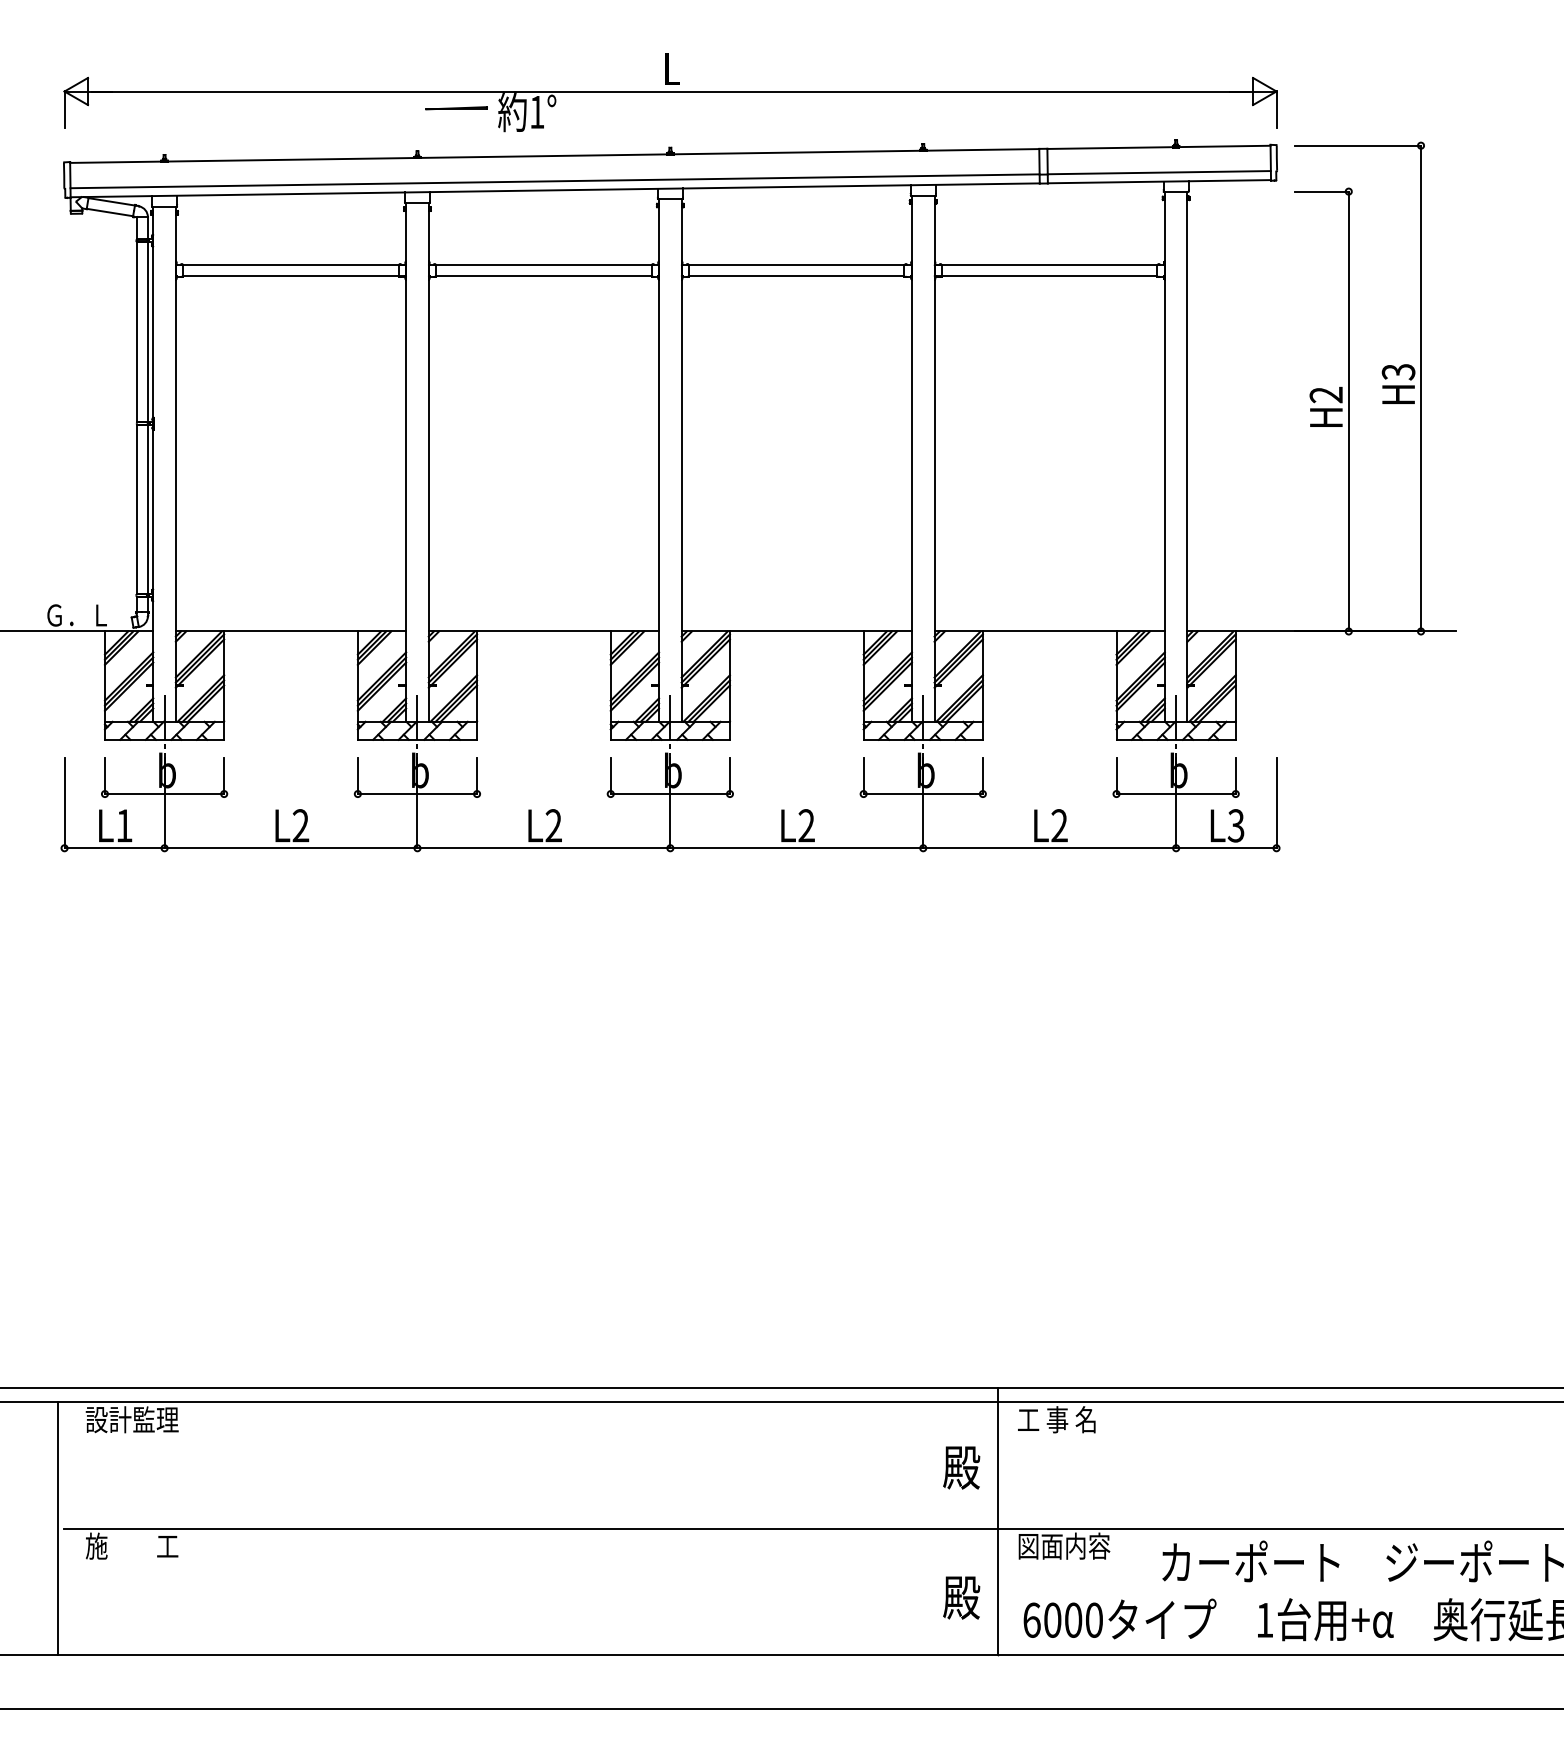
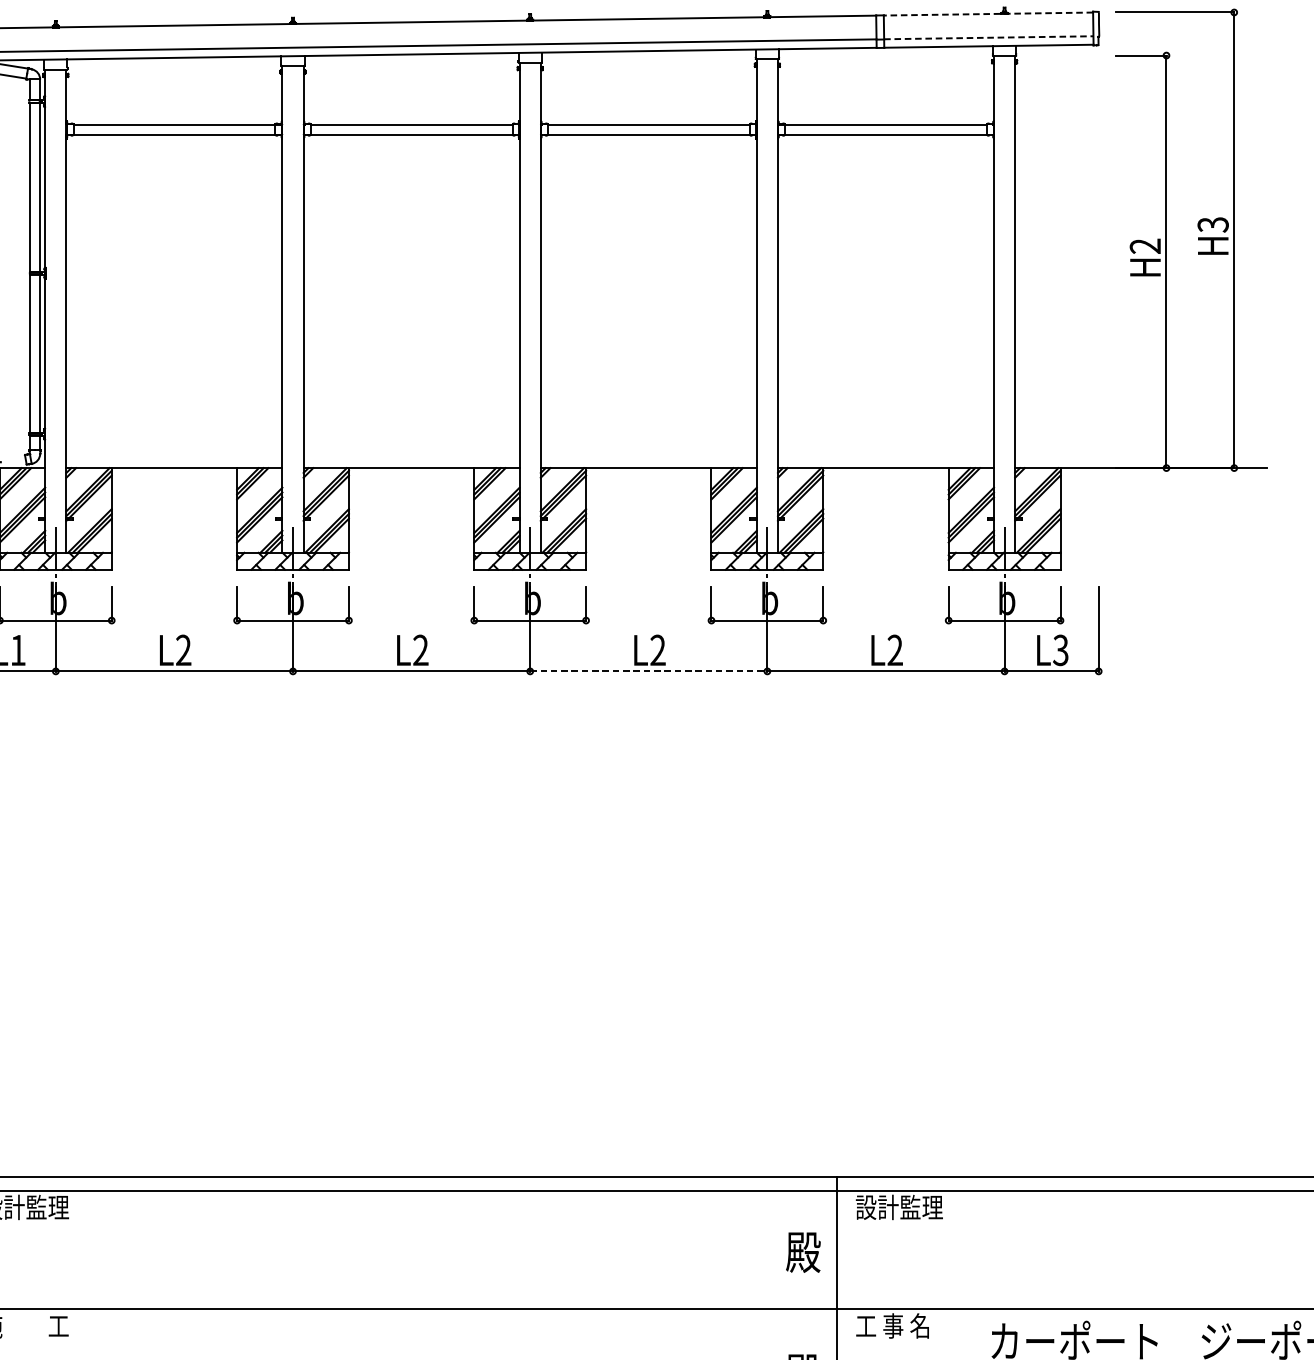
line: (1158, 147) -> (988, 14), solid -> dashed
line: (1159, 172) -> (988, 37), solid -> dashed
line: (797, 848) -> (649, 671), solid -> dashed
text: (1063, 1419) -> (898, 1207), 工 事 名 -> 設計監理
text: (1064, 1545) -> (899, 1325), 図面内容 -> 工 事 名

